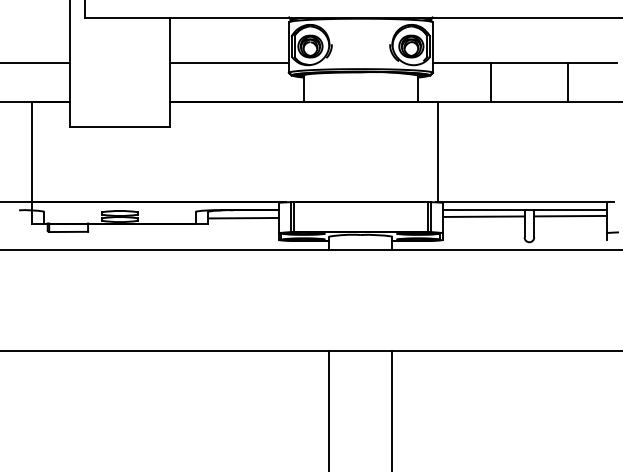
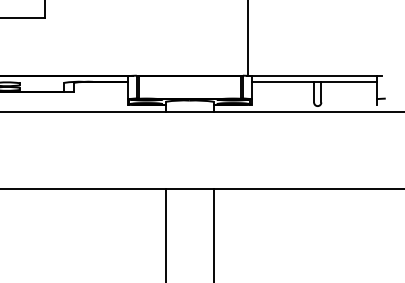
line: (570, 215) -> (348, 85), removed
line: (483, 216) -> (282, 86), removed
line: (243, 218) -> (100, 88), removed

